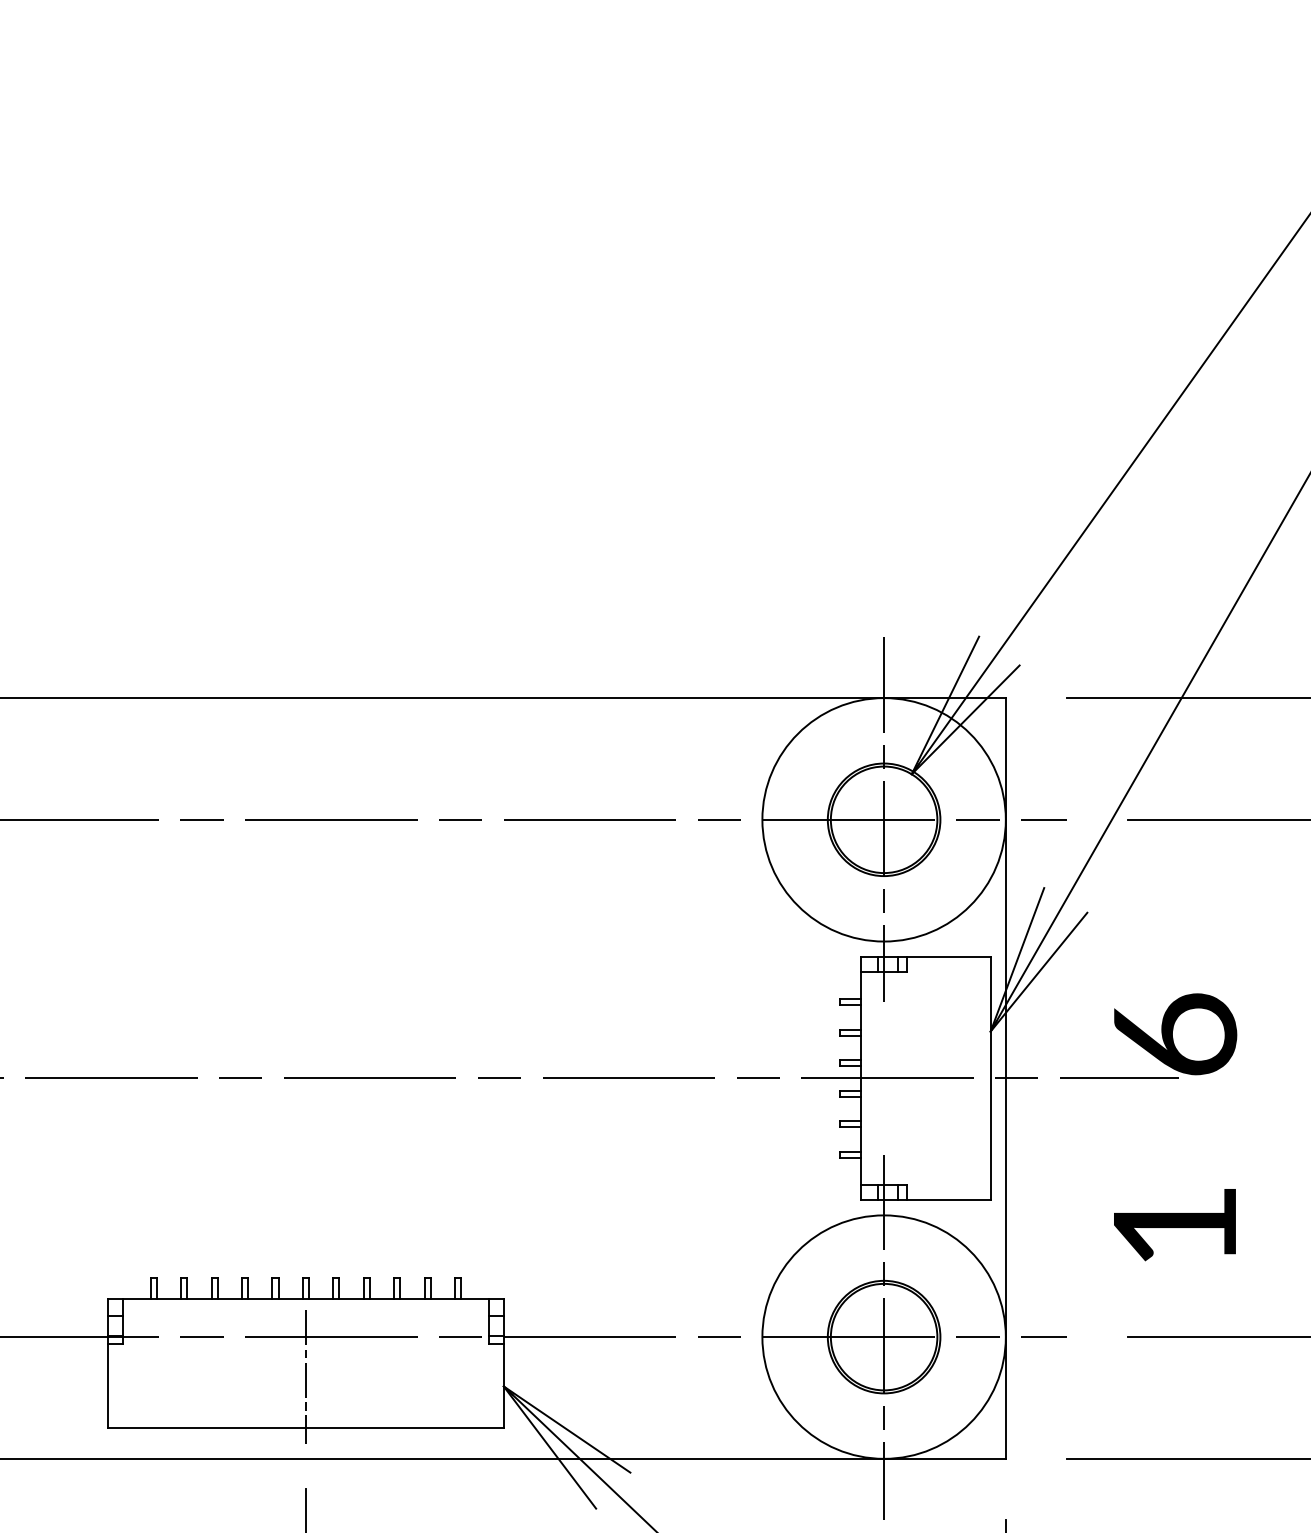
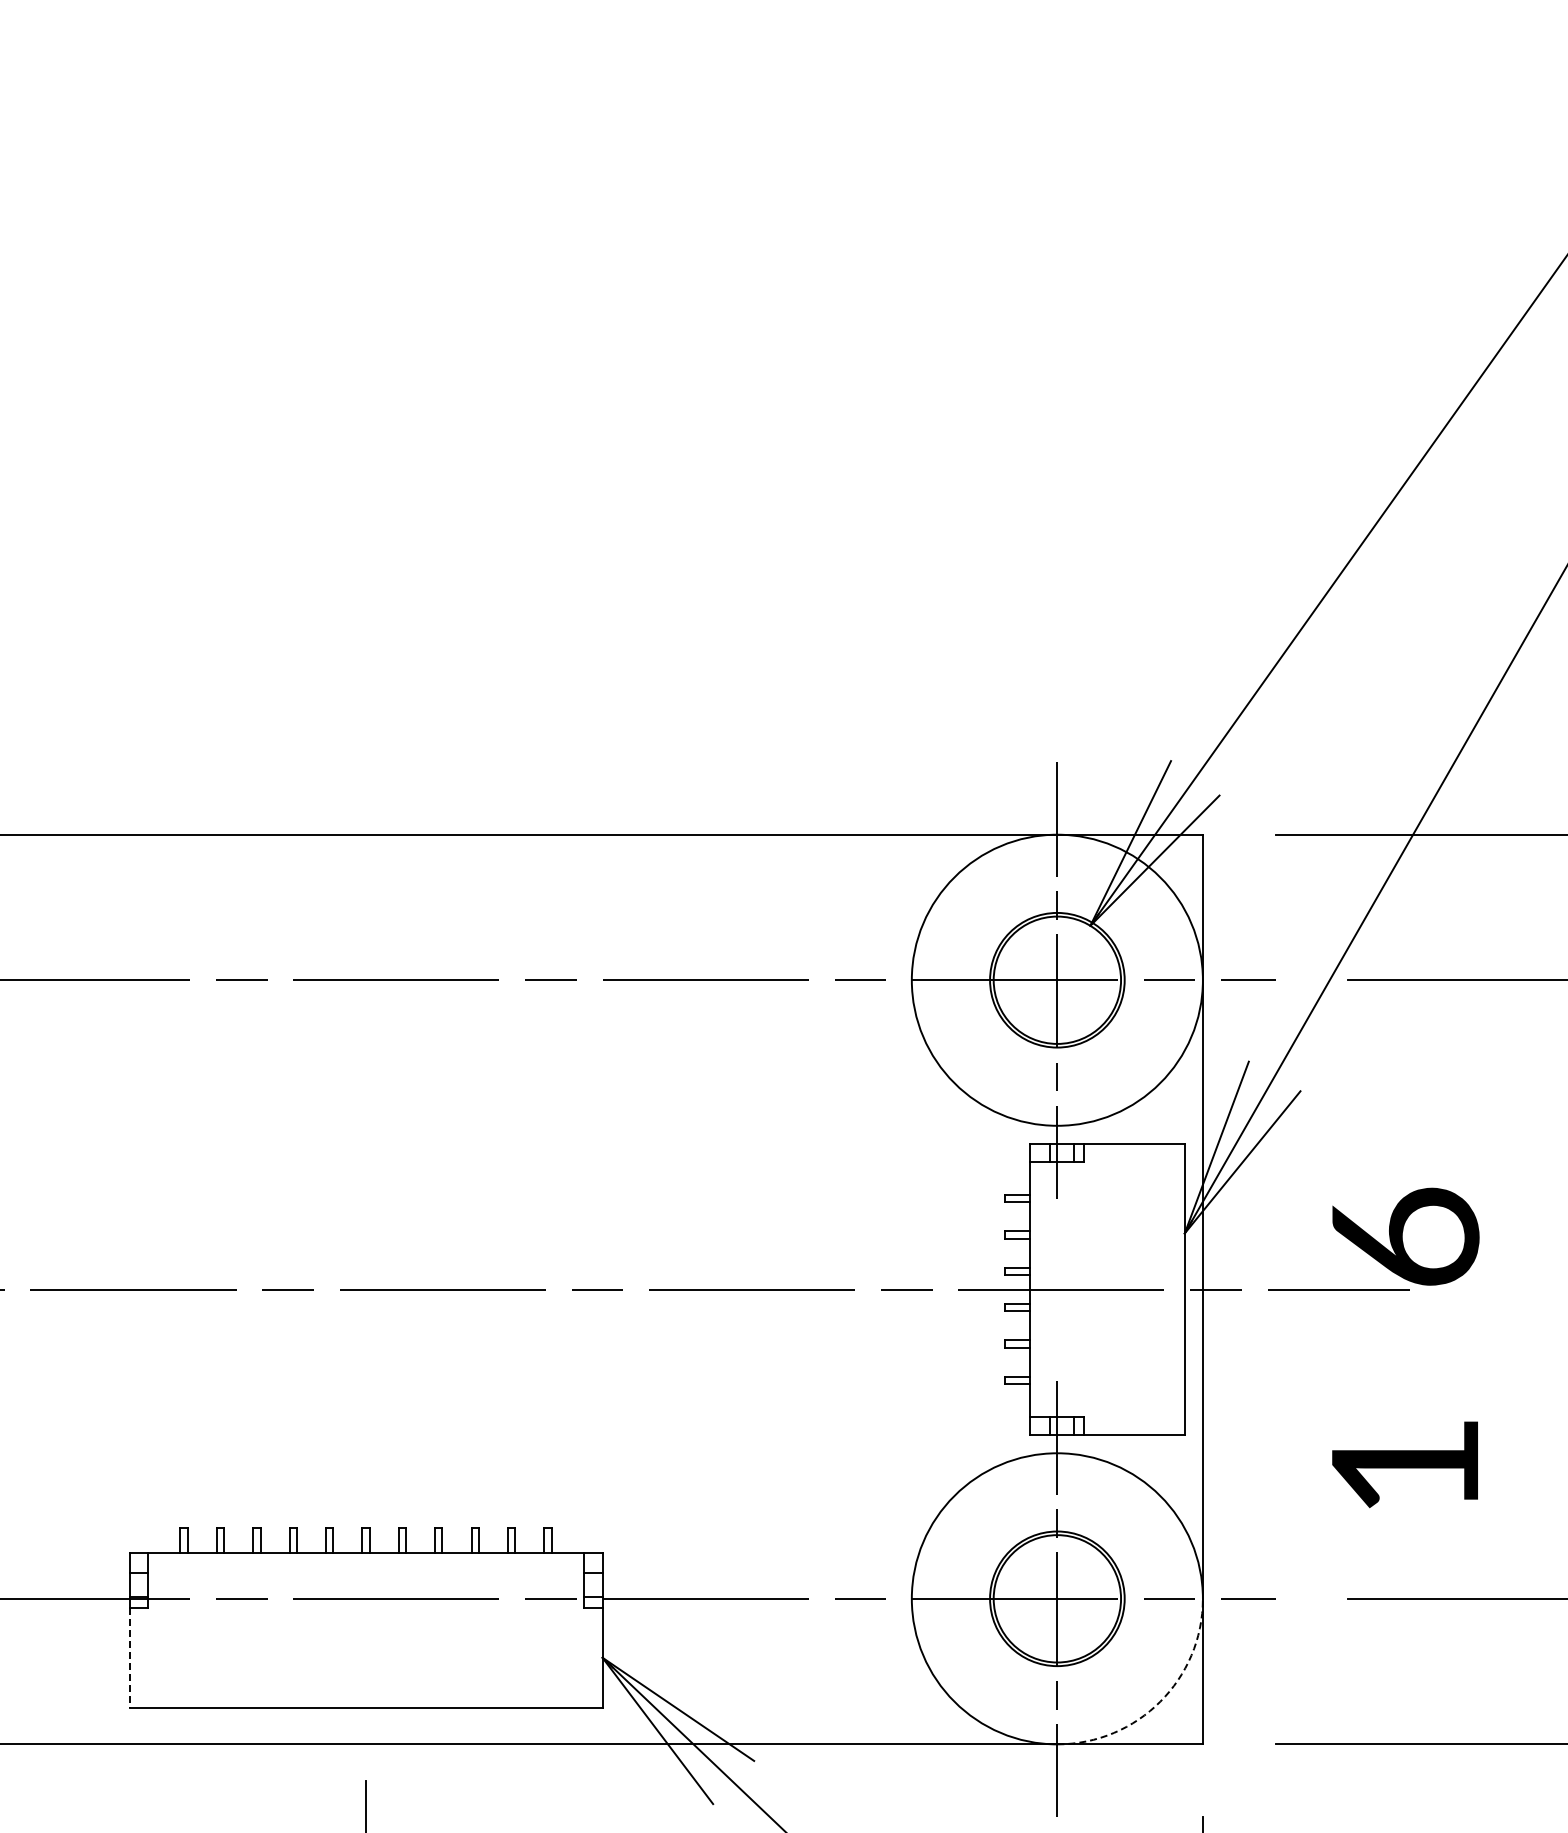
line: (306, 1376) -> (366, 1646), removed
line: (108, 1387) -> (129, 1658), solid -> dashed
arc: (970, 1422) -> (1160, 1701), solid -> dashed

